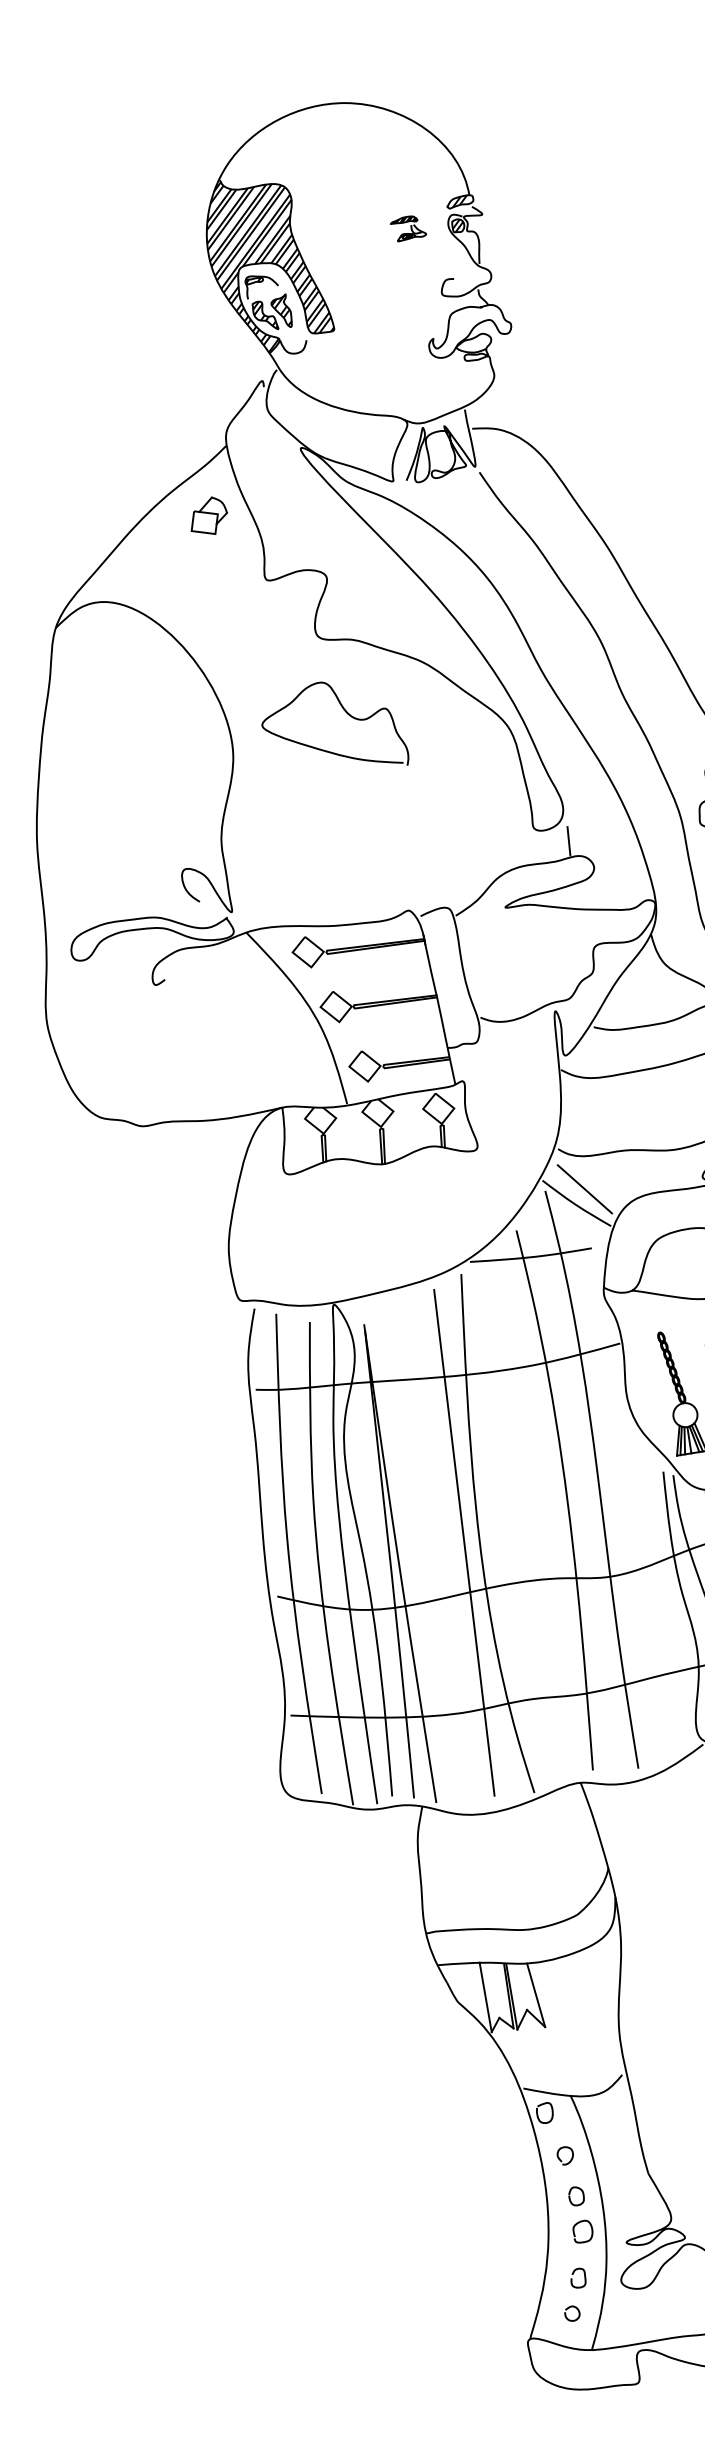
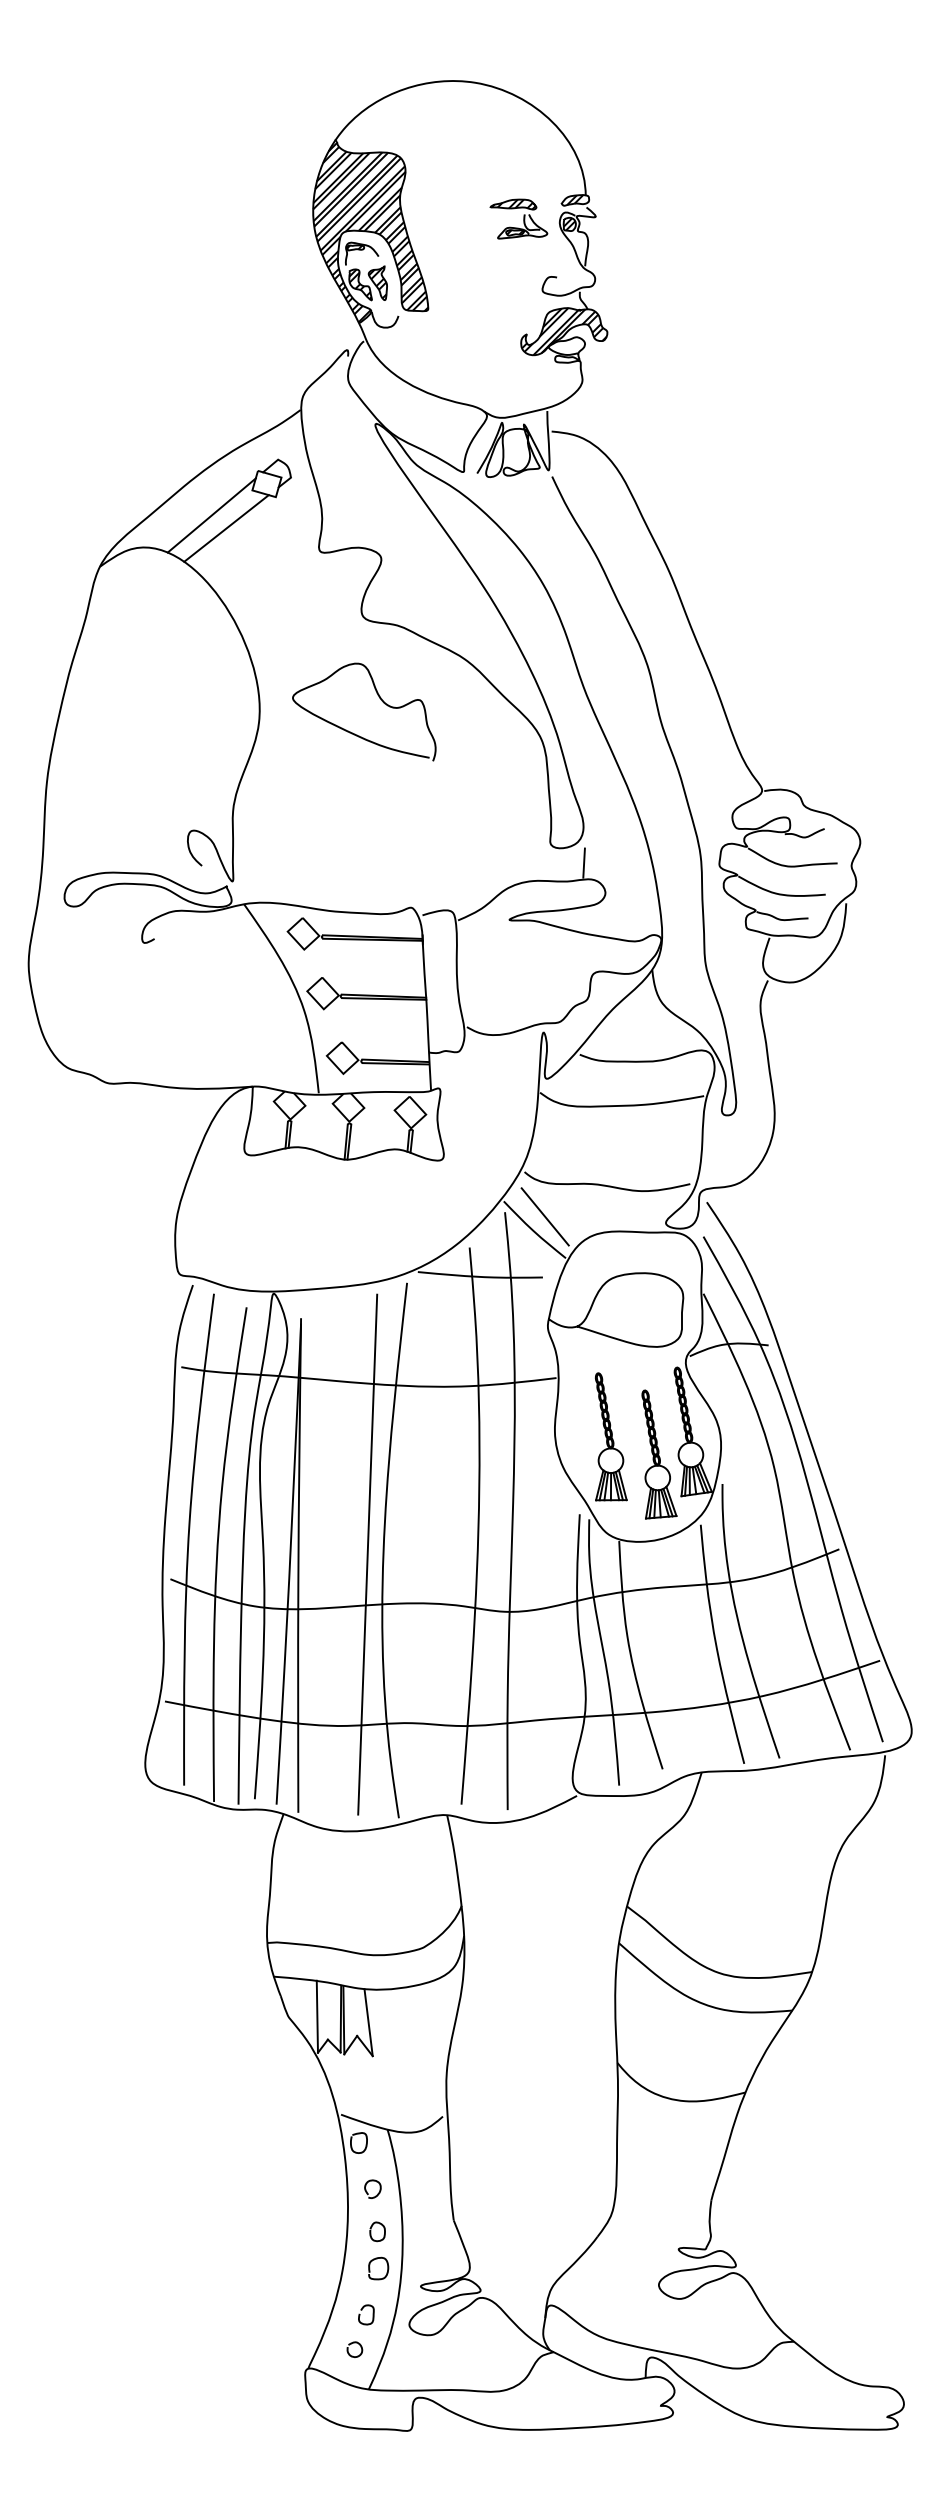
part: (407, 227) -> (518, 218), size x1.67
hatch: (469, 330) -> (564, 331), added
line: (155, 561) -> (211, 515), added
line: (172, 571) -> (226, 528), added

